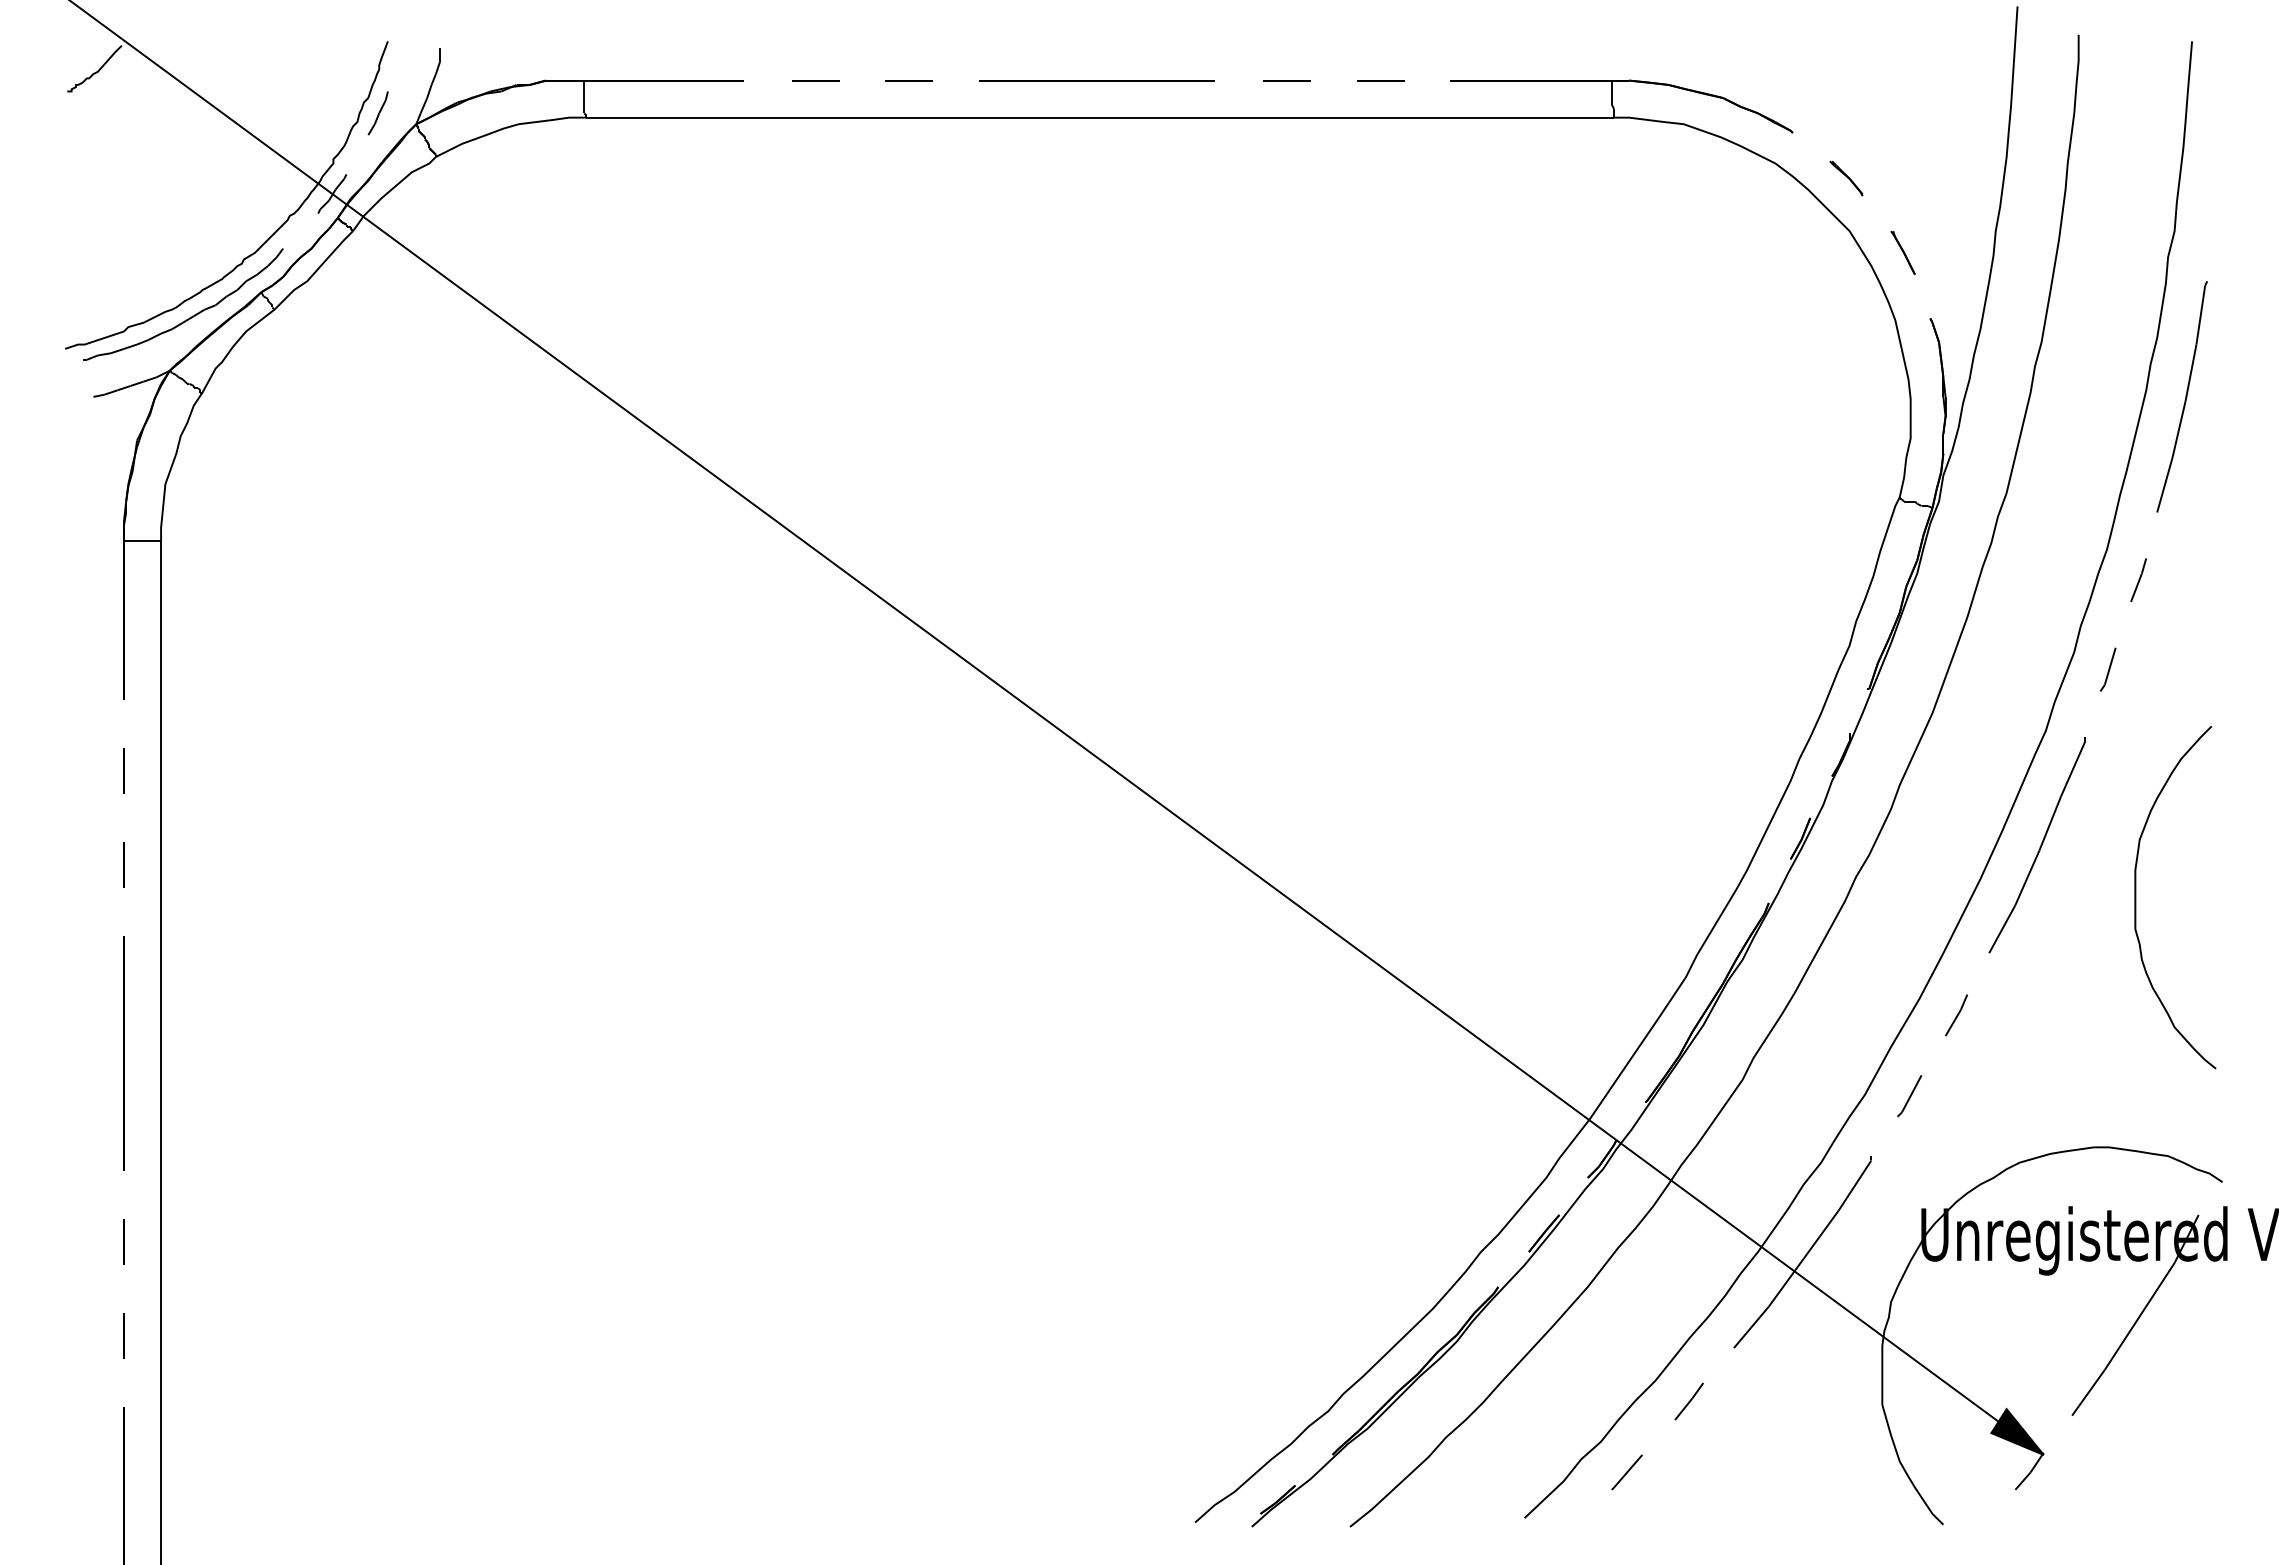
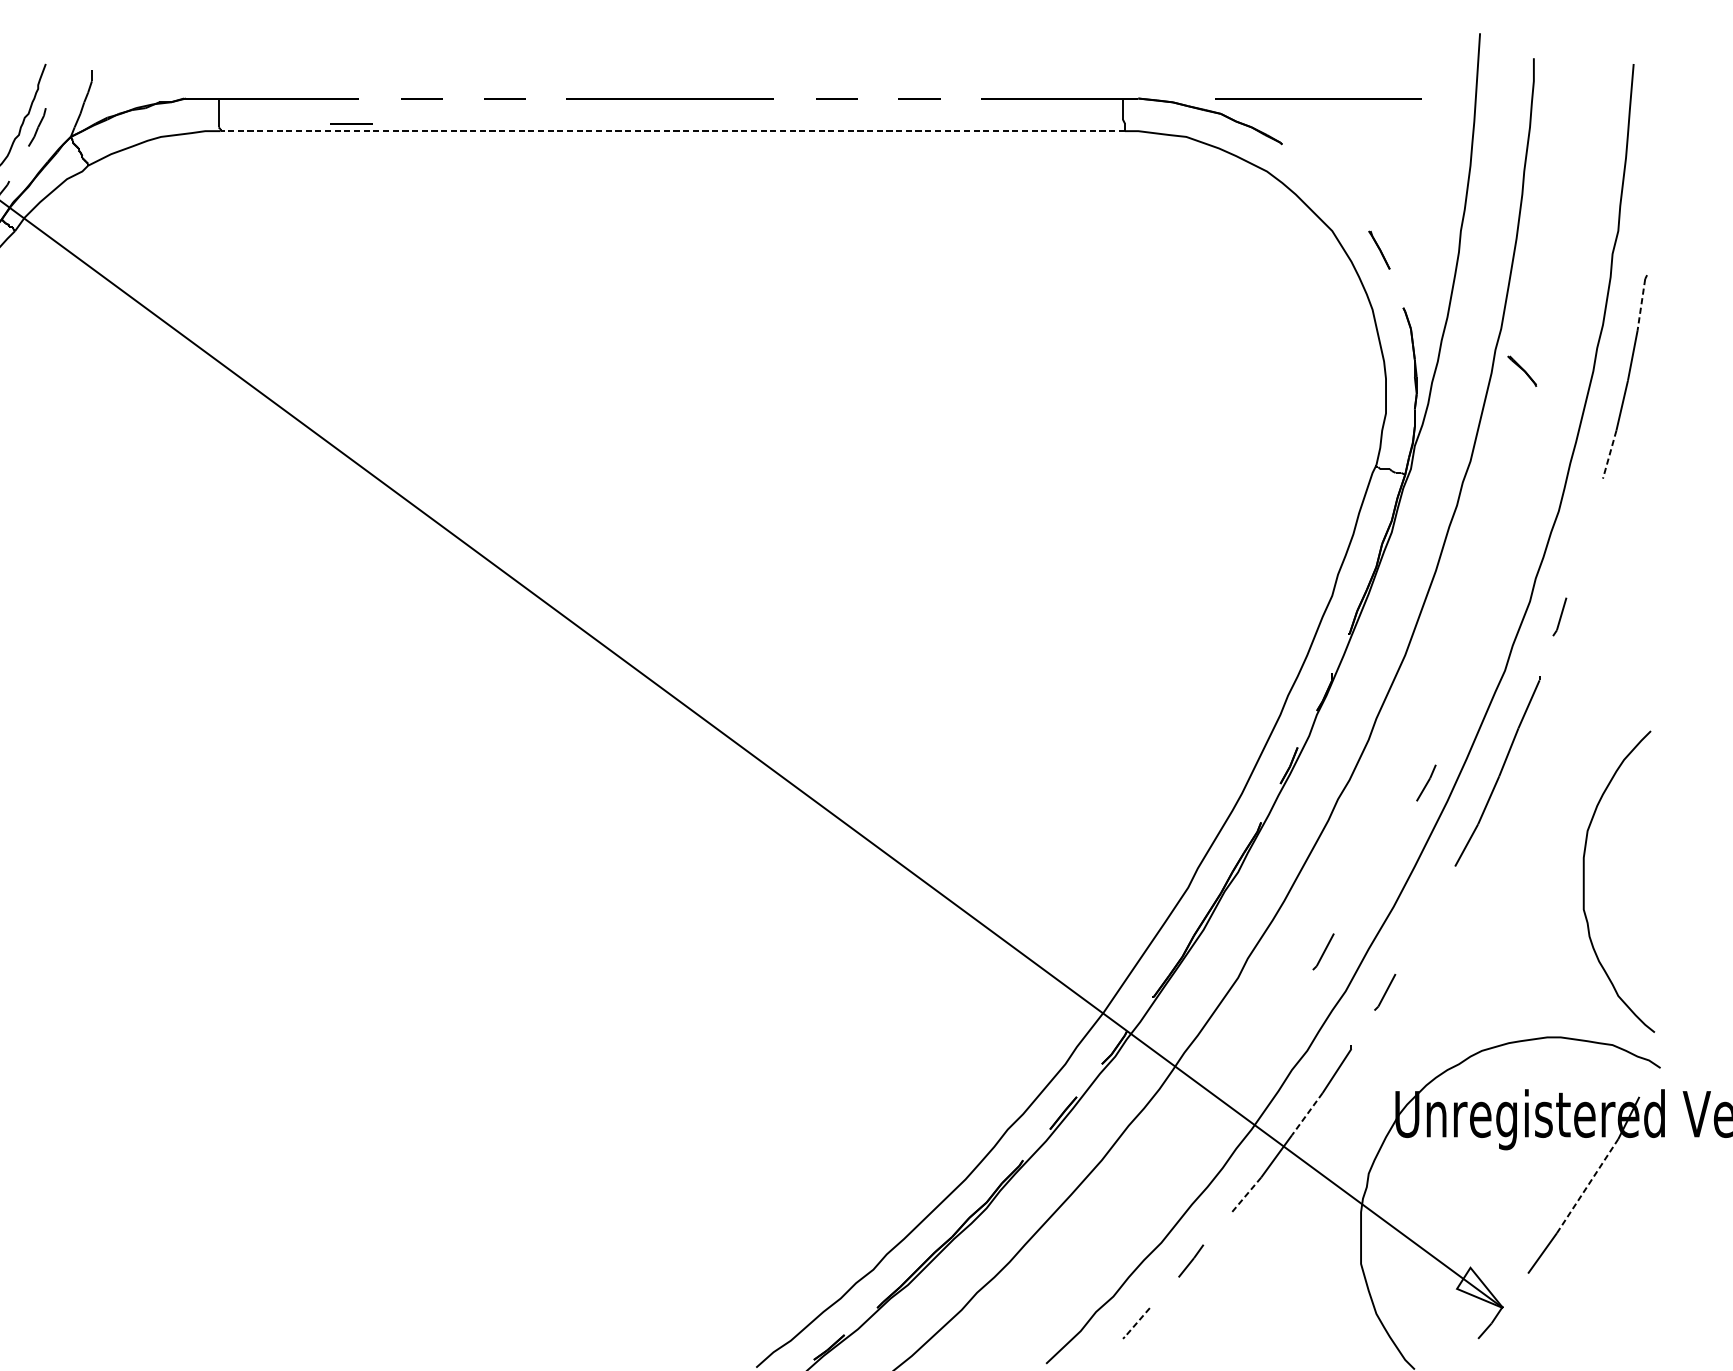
line: (1833, 80) -> (1318, 98), added
line: (734, 109) -> (350, 123), added
line: (1099, 117) -> (672, 131), solid -> dashed
part: (1846, 178) -> (1522, 371), moved
line: (2200, 315) -> (1641, 305), solid -> dashed
line: (2164, 485) -> (1609, 454), solid -> dashed
line: (2138, 580) -> (1586, 538), removed
curve: (2136, 897) -> (1584, 881), moved
line: (1956, 1015) -> (1426, 783), moved
part: (1839, 1050) -> (1323, 952), added
line: (1821, 1234) -> (1307, 1114), solid -> dashed
line: (2139, 1316) -> (1587, 1186), solid -> dashed
line: (1751, 1327) -> (1245, 1195), solid -> dashed
fill: (2017, 1431) -> (1480, 1287), removed
line: (1628, 1471) -> (1137, 1322), solid -> dashed

